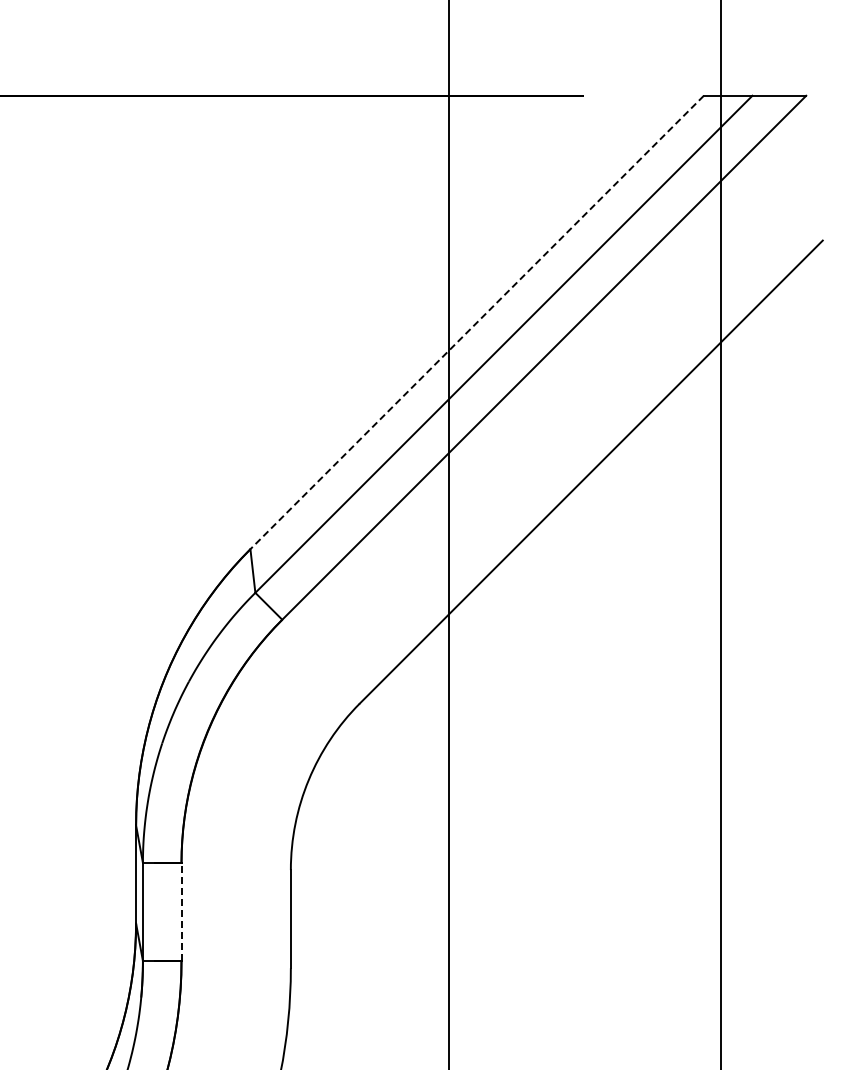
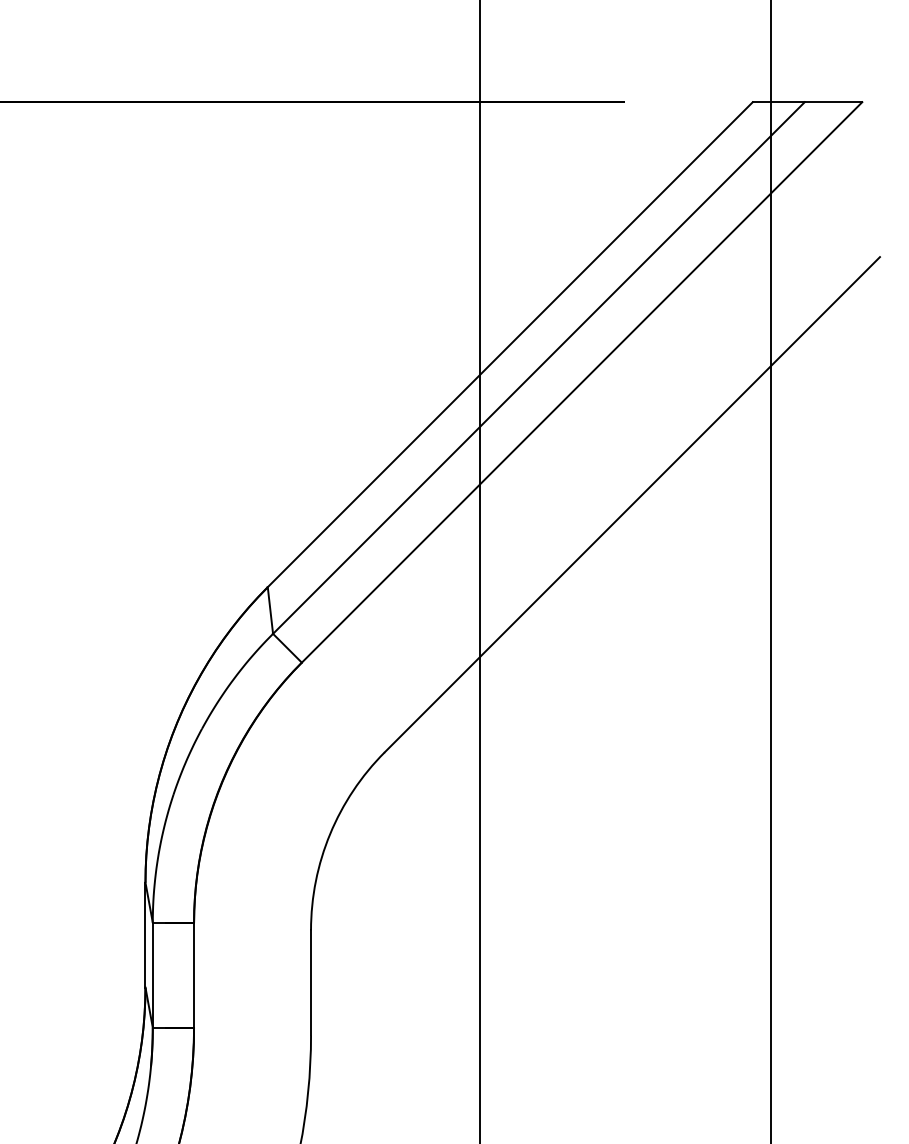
line: (477, 322) -> (510, 344), dashed -> solid
line: (181, 911) -> (194, 974), dashed -> solid

